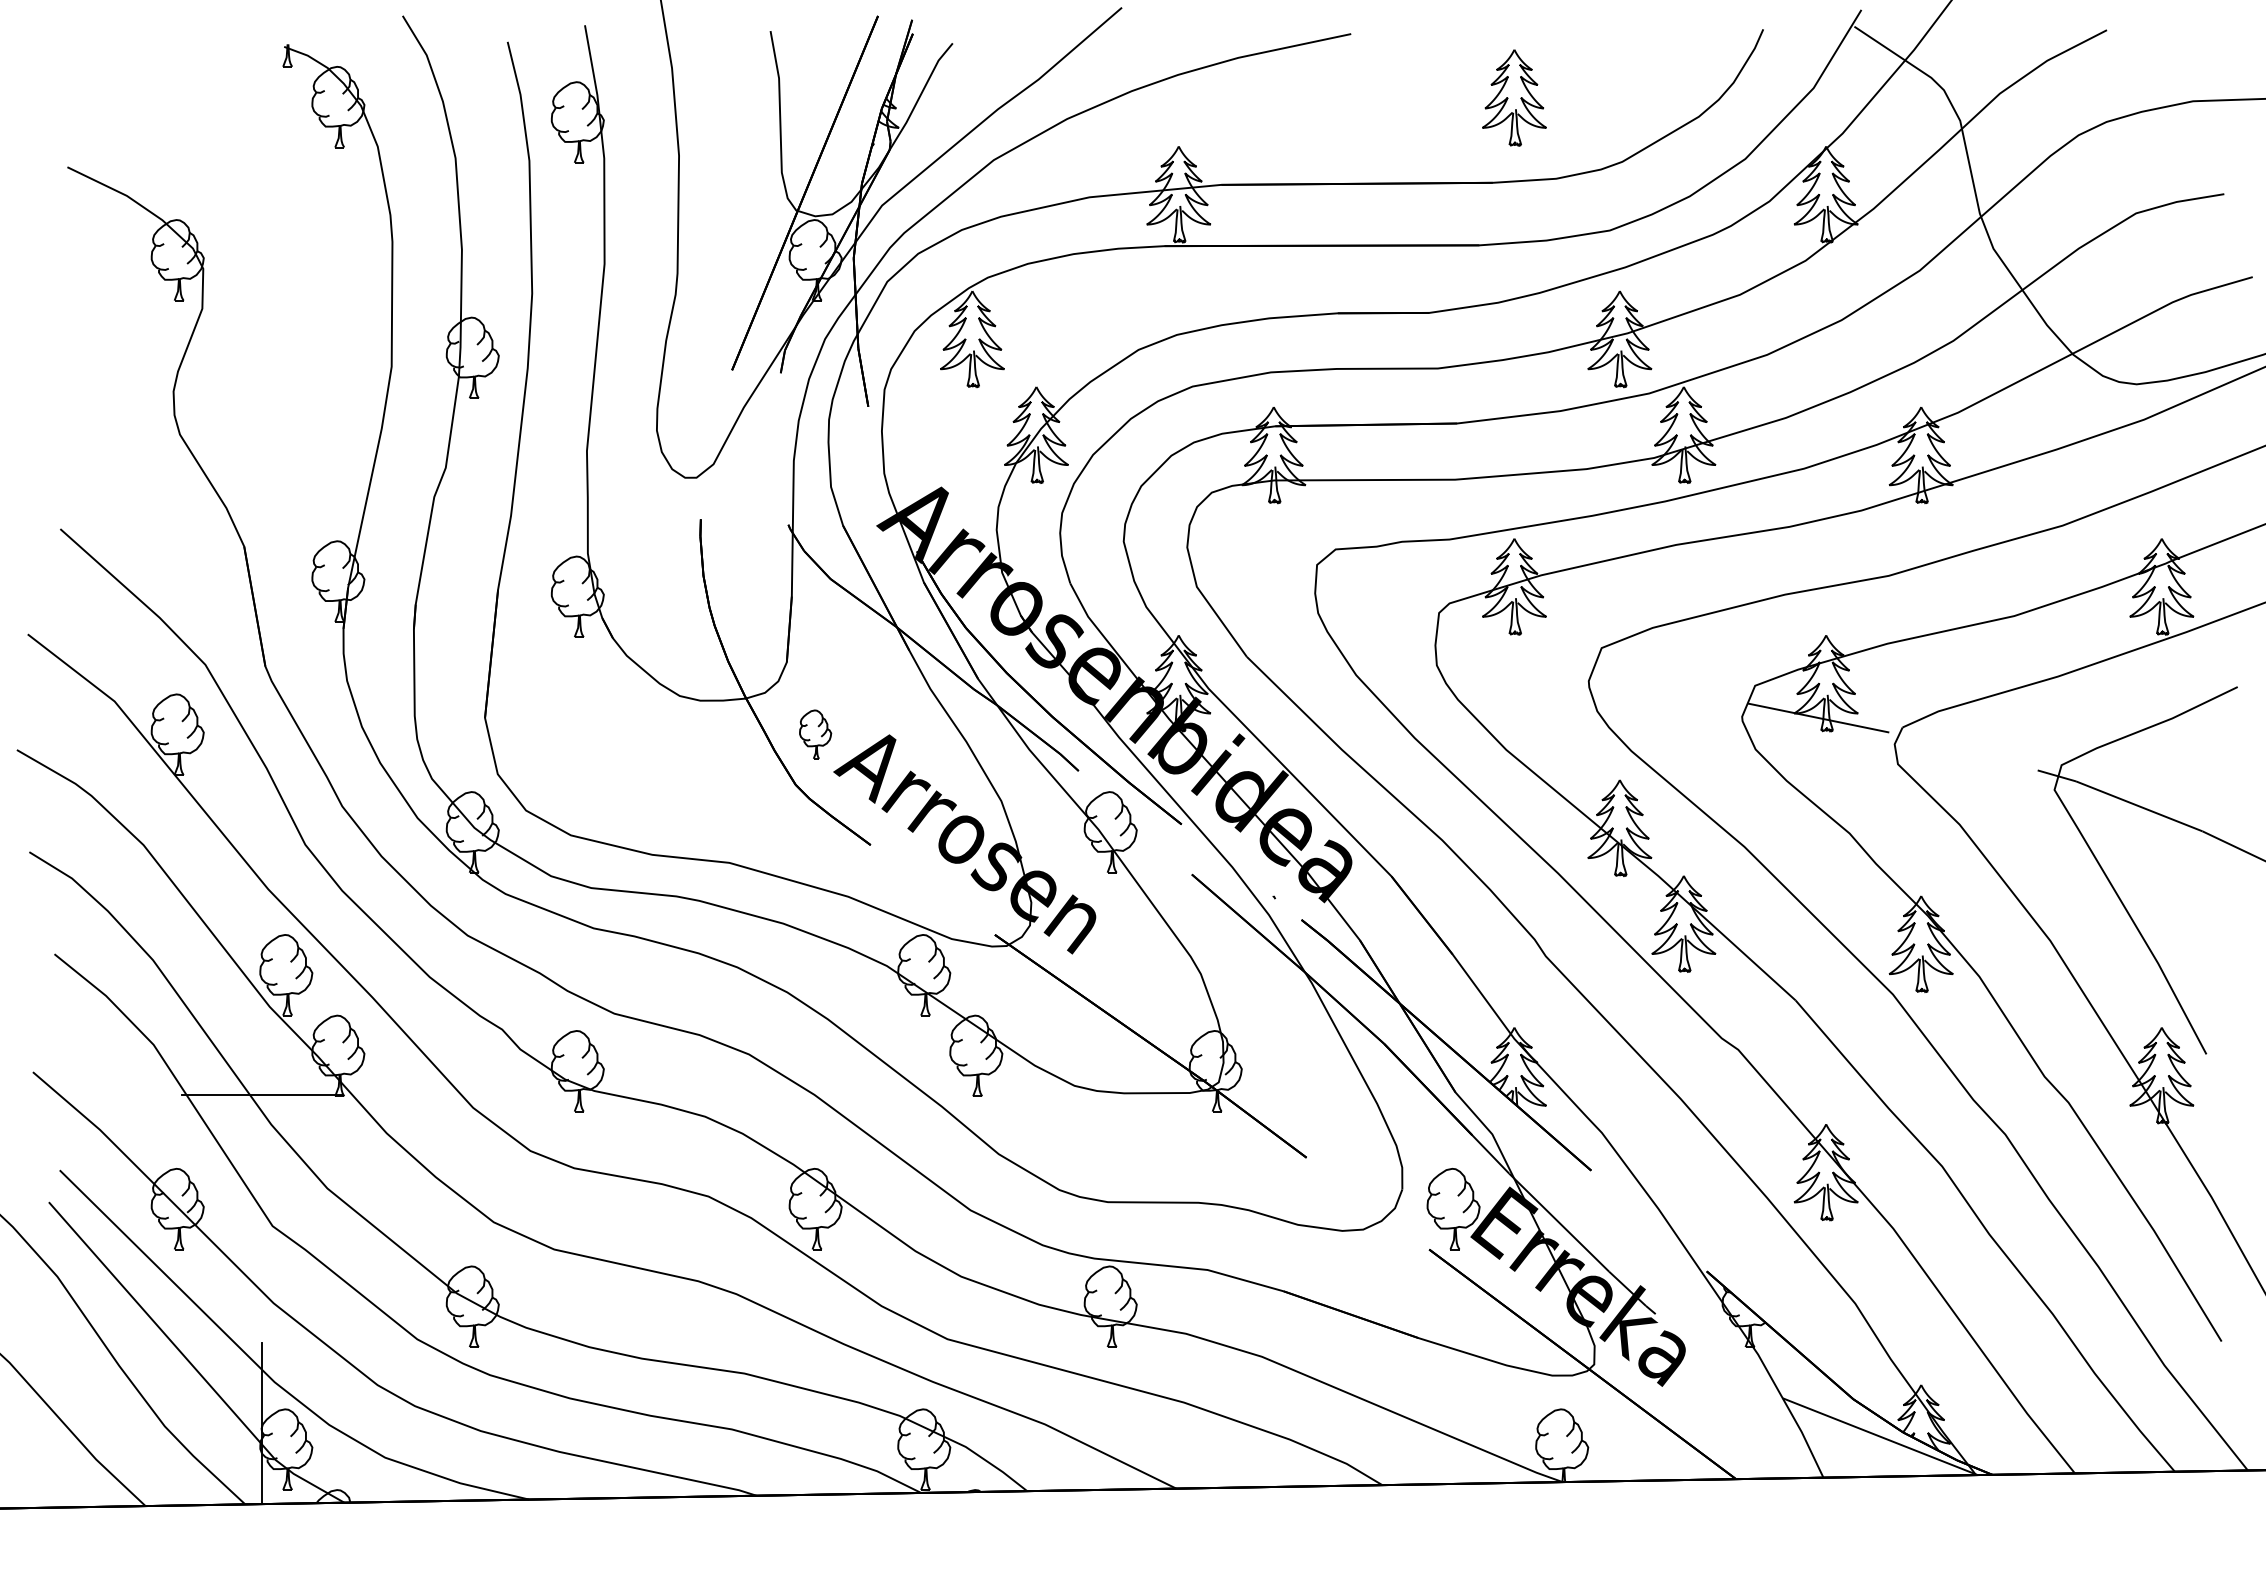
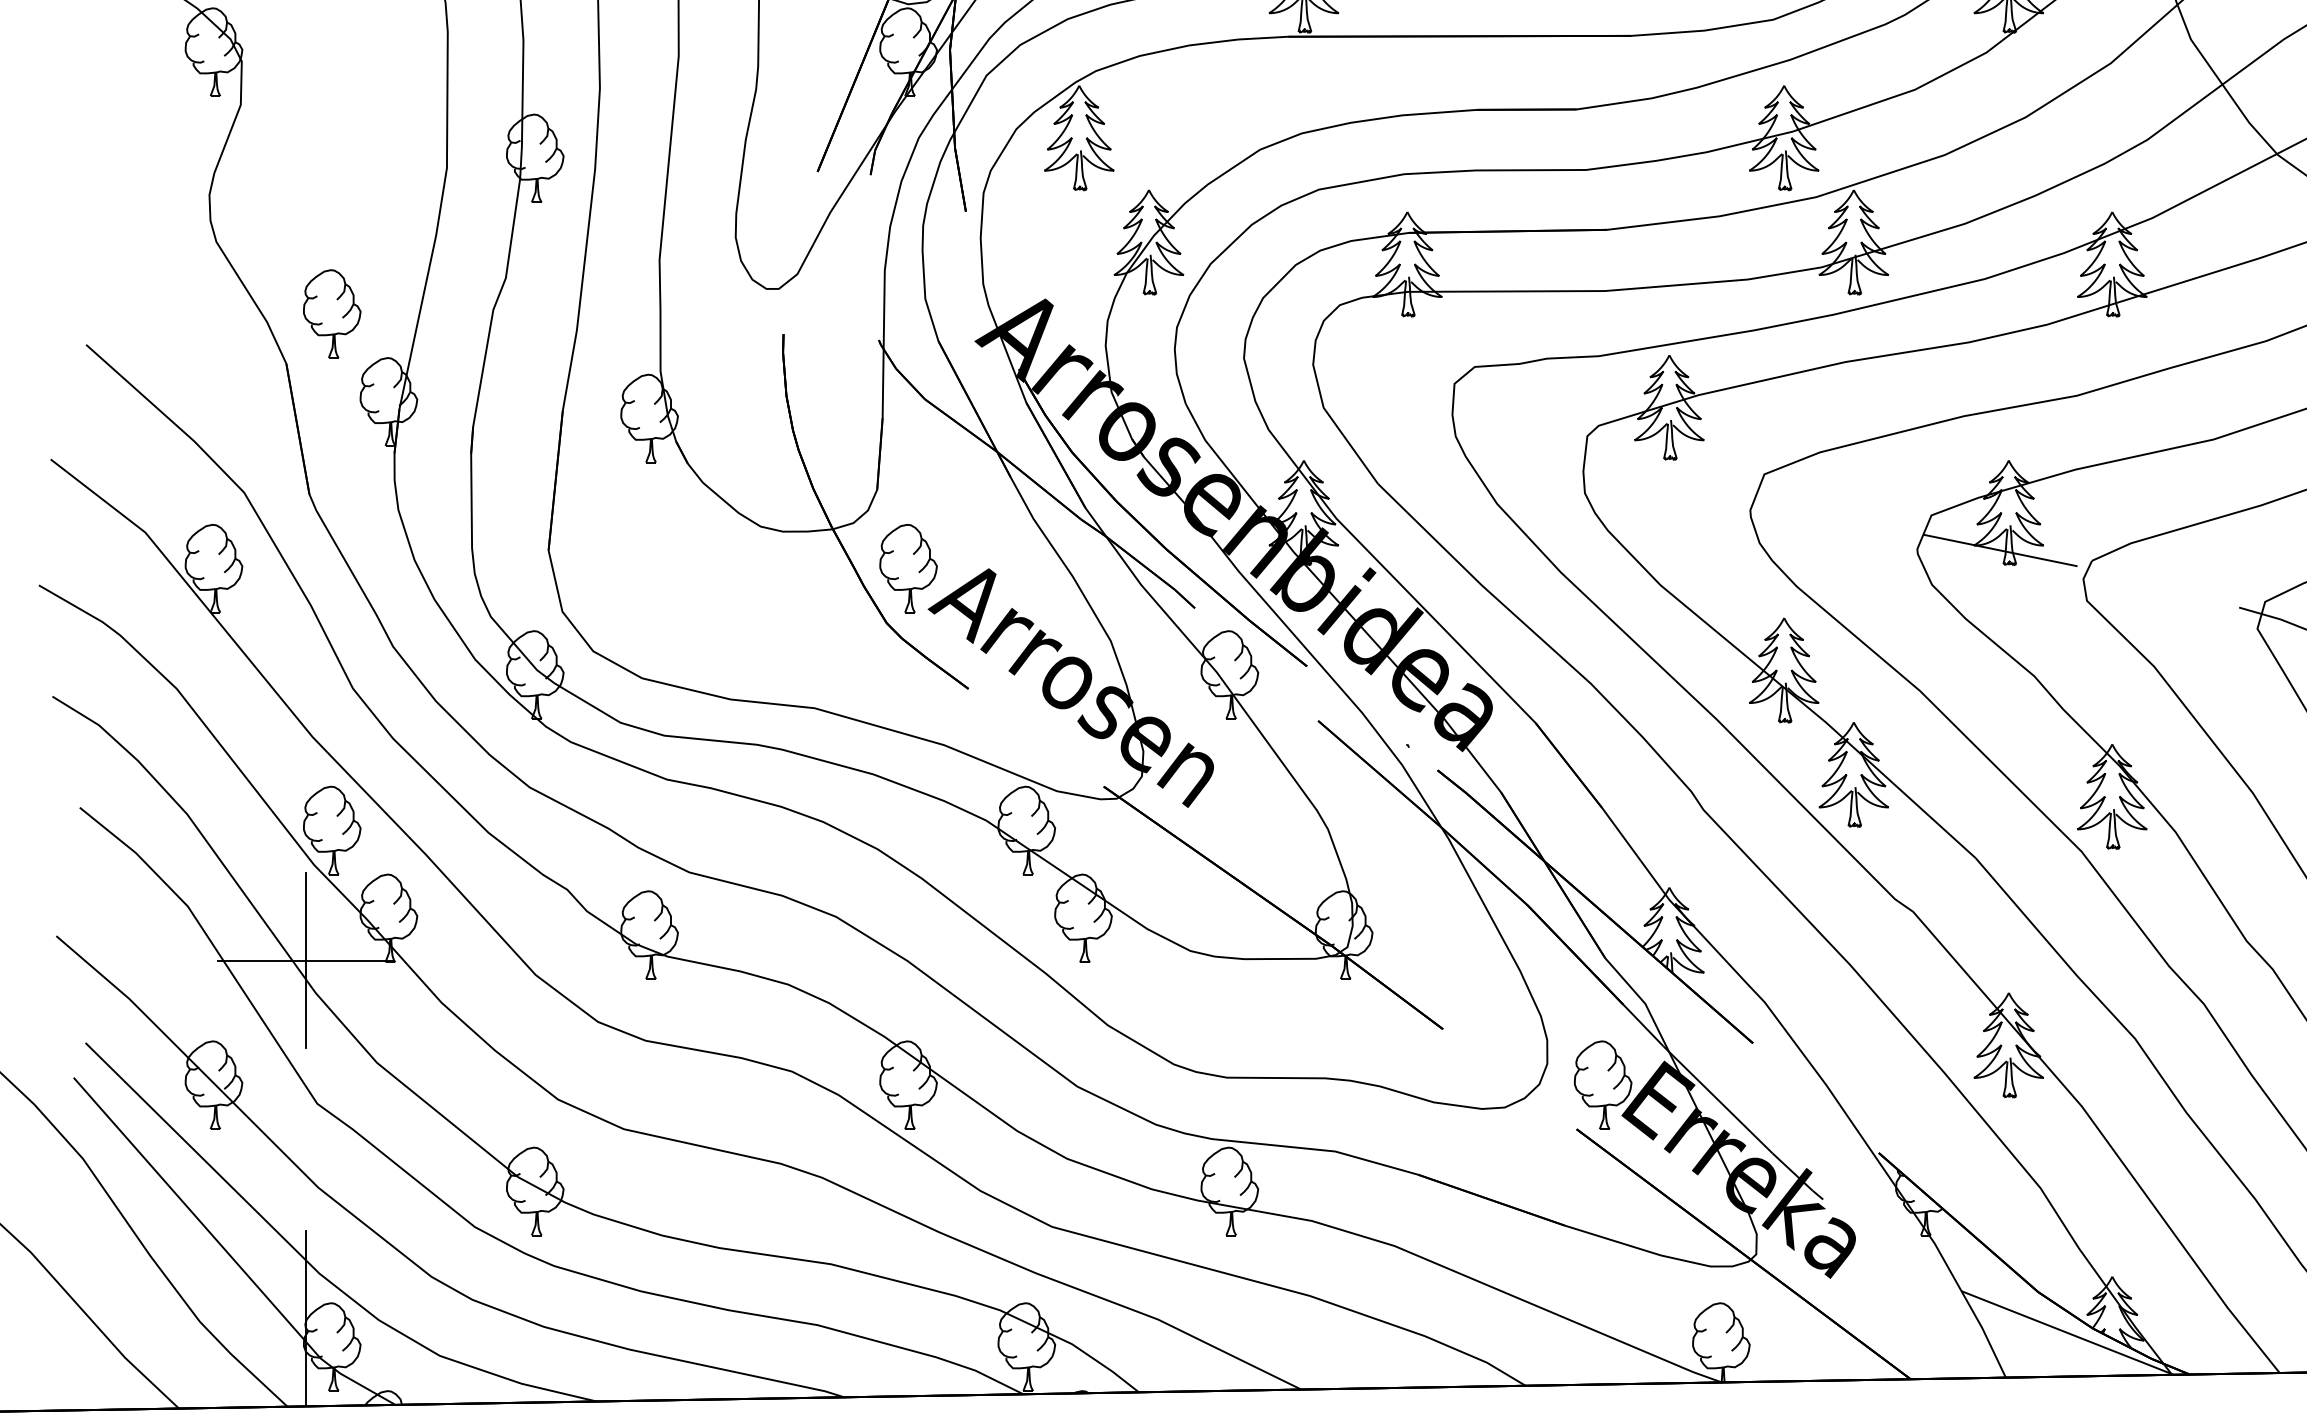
part: (286, 500) -> (332, 313), added
part: (815, 734) -> (908, 568), size x1.67
line: (262, 1094) -> (306, 960), added

